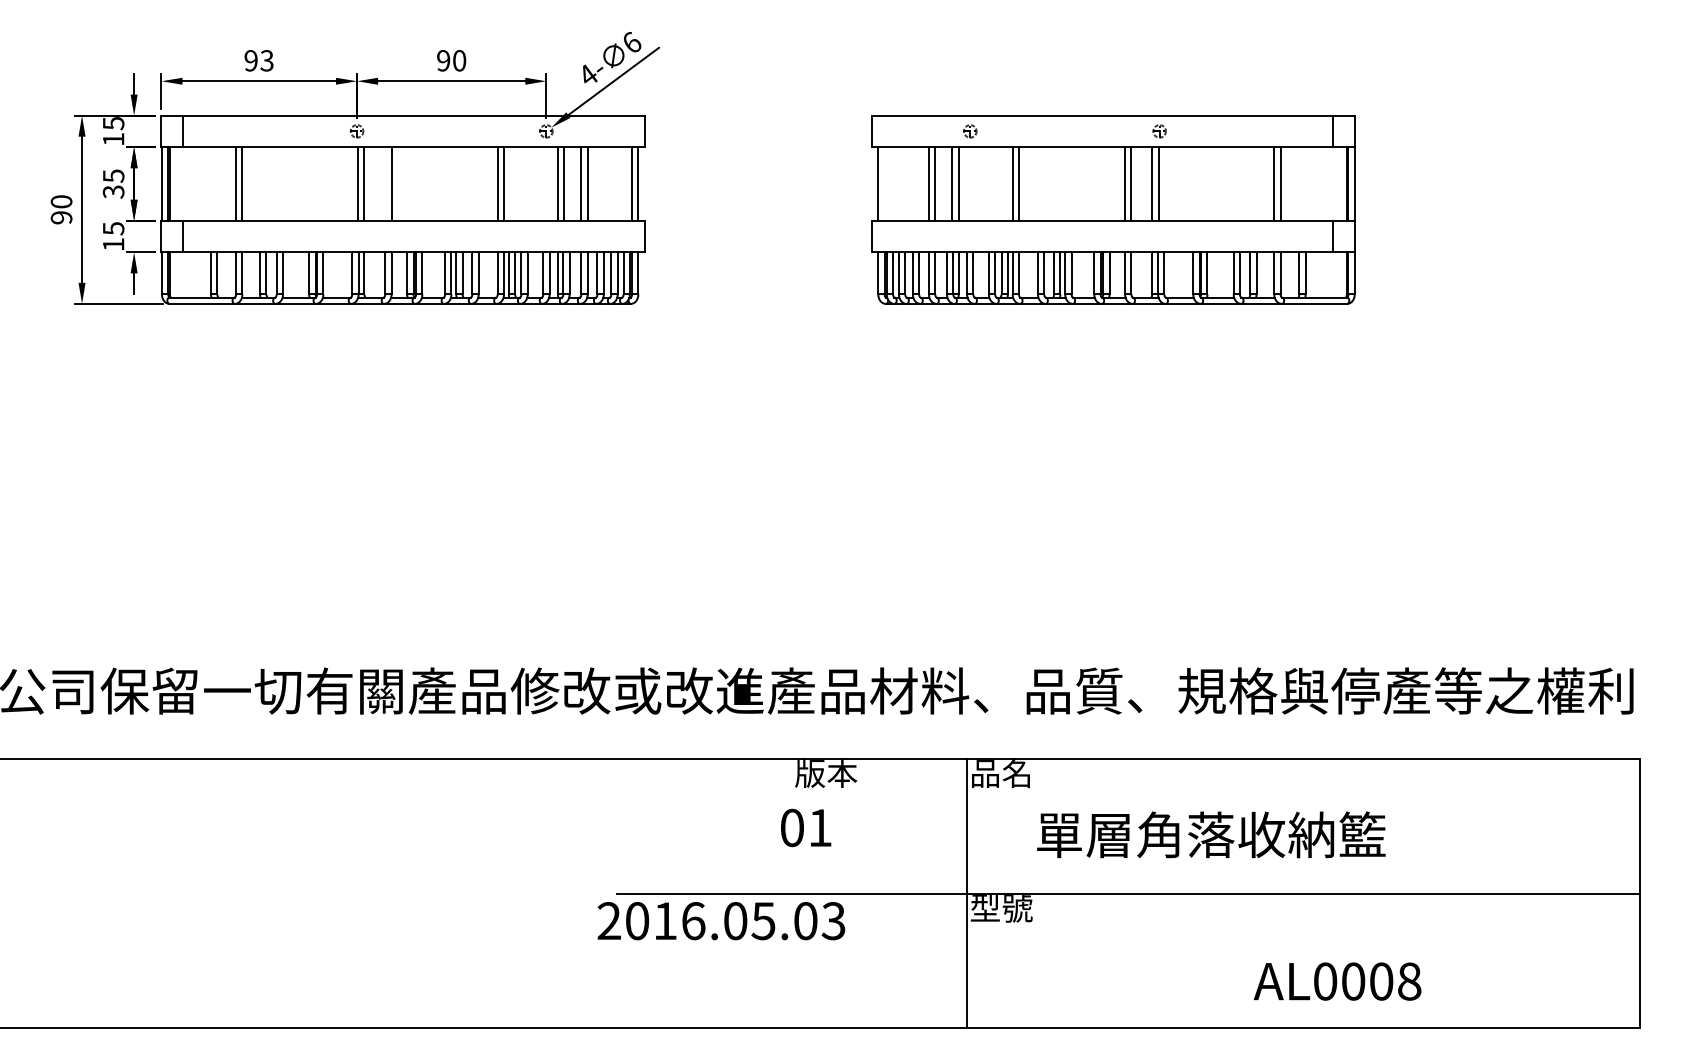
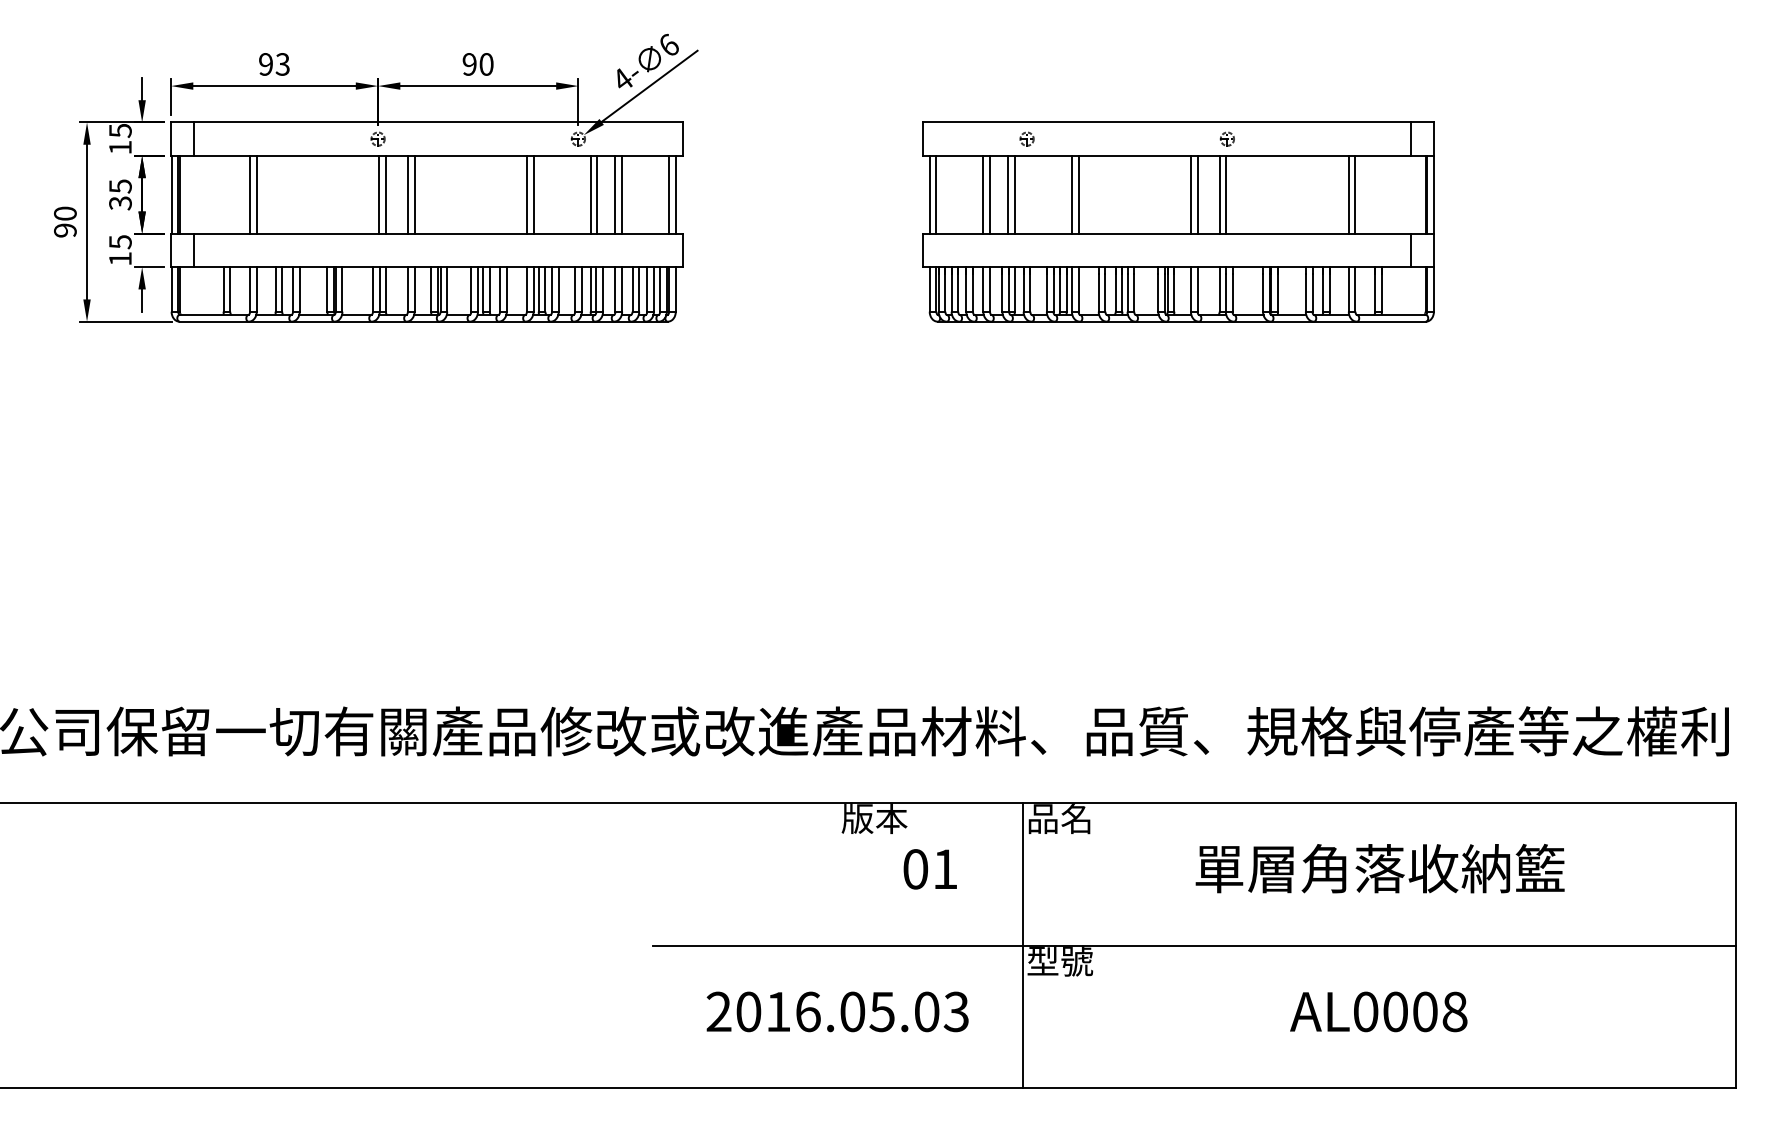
line: (384, 183) -> (407, 194), added
line: (884, 183) -> (936, 194), added
text: (805, 828) -> (929, 869), moved
text: (1210, 834) -> (1379, 868), moved
text: (721, 920) -> (837, 1011), moved
text: (1337, 981) -> (1378, 1011), moved

